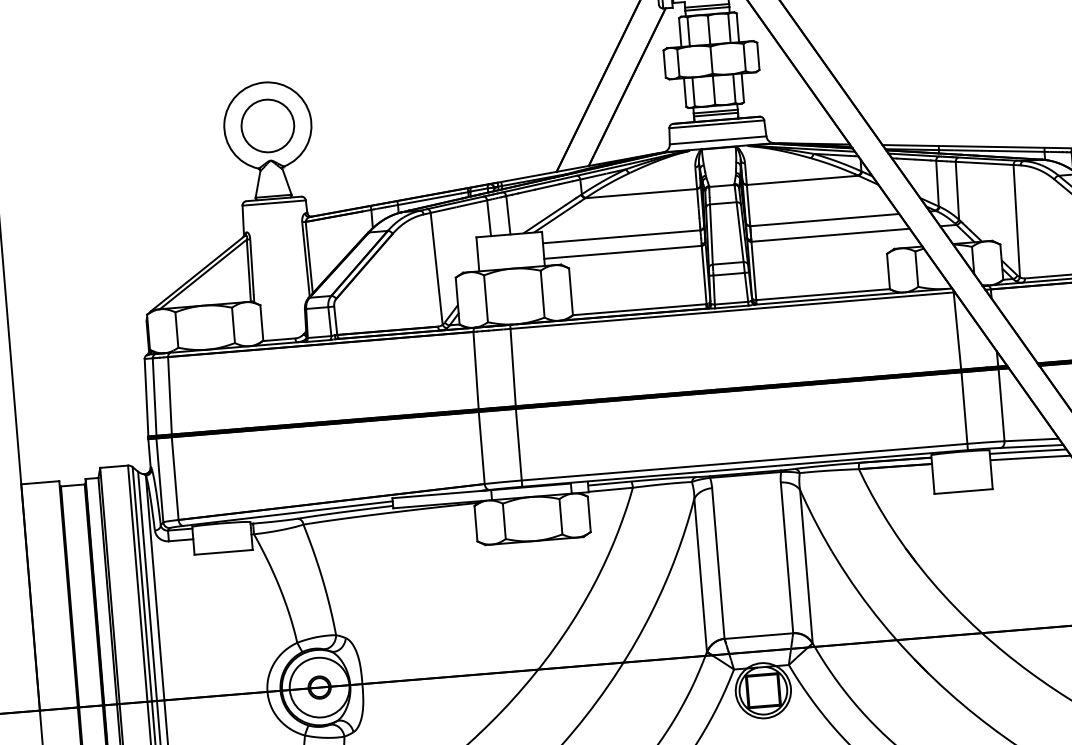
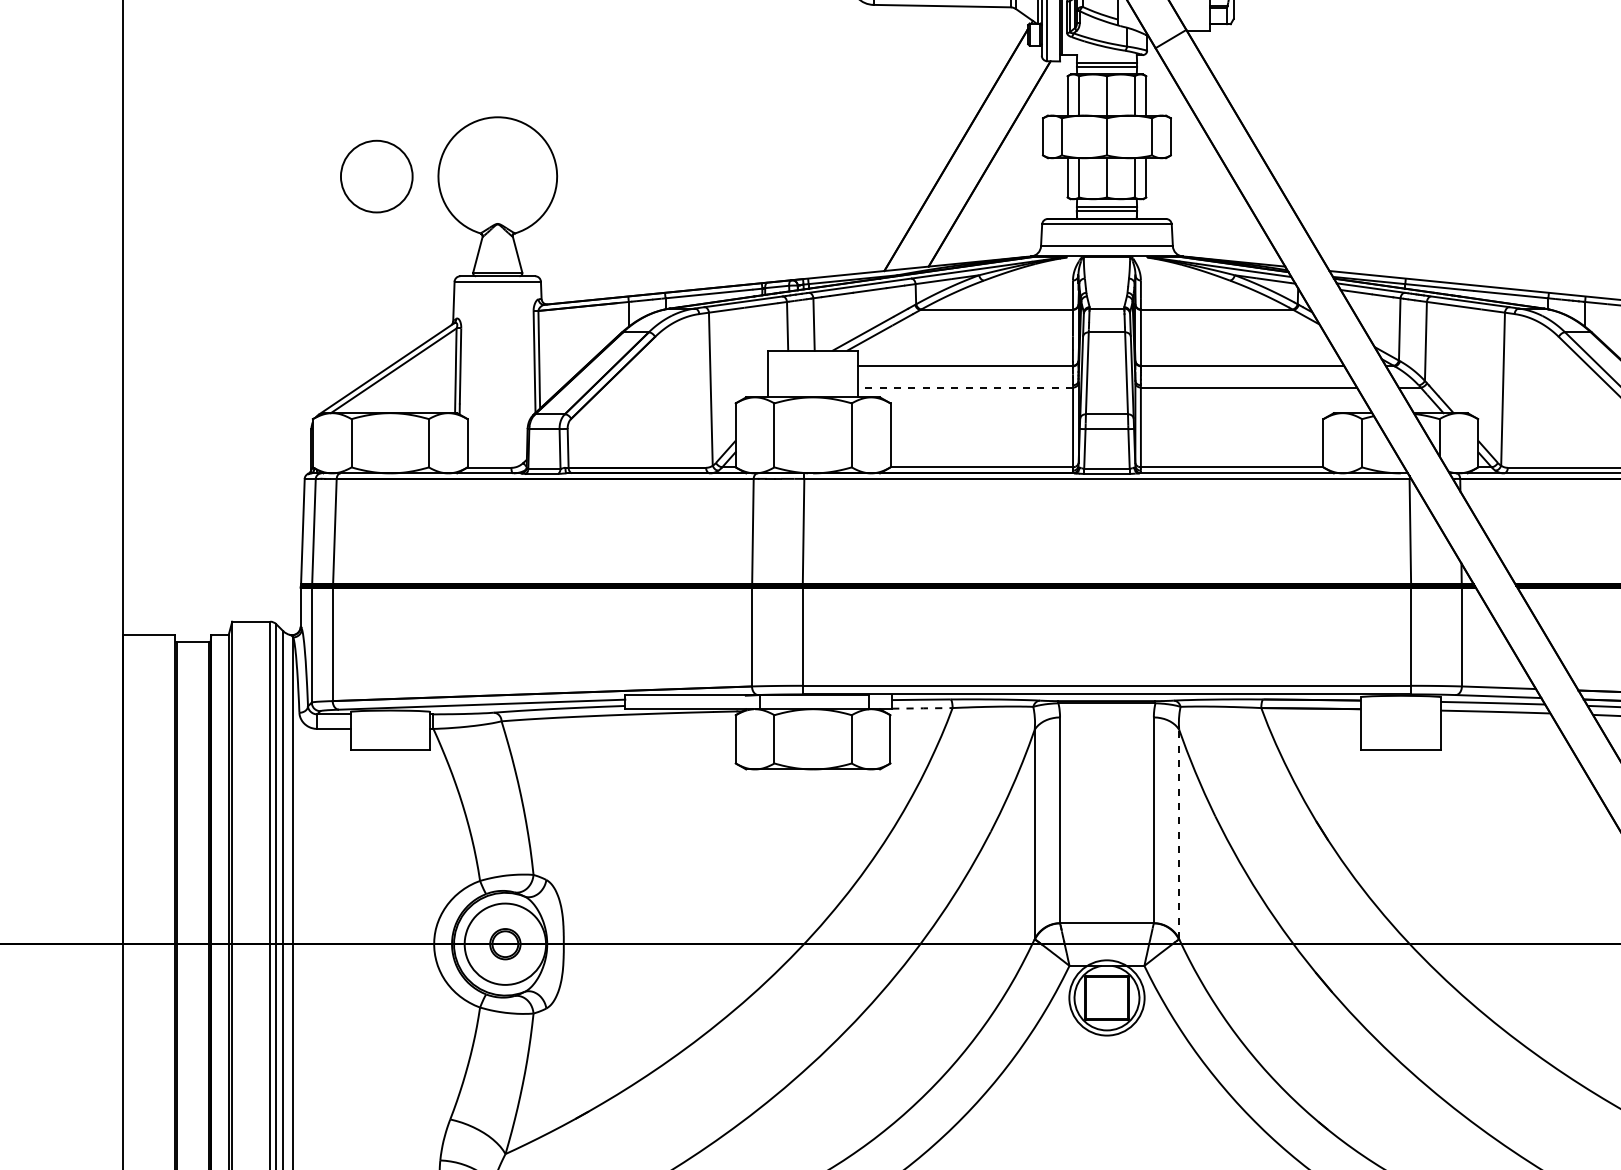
circle: (267, 125) -> (376, 176), moved
line: (623, 252) -> (965, 387), solid -> dashed
line: (610, 489) -> (922, 708), solid -> dashed
line: (806, 566) -> (1179, 834), solid -> dashed

